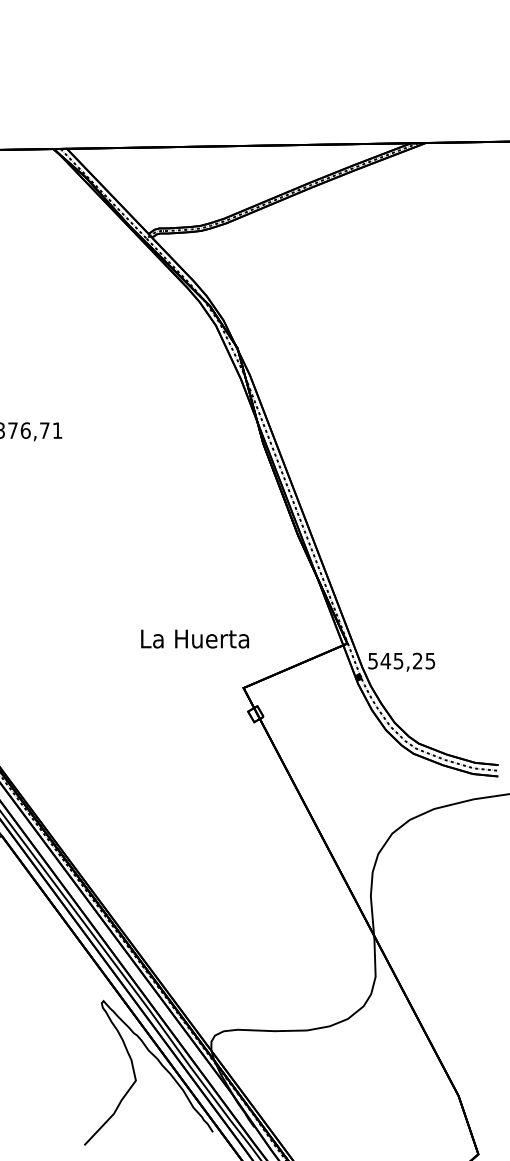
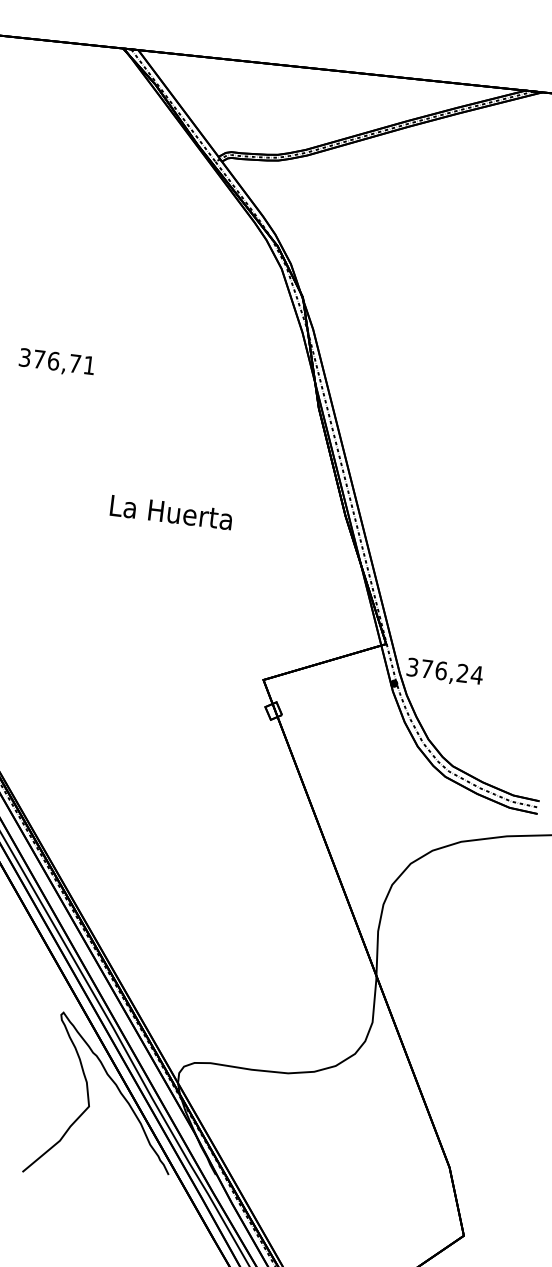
text: (195, 638) -> (171, 512), moved
text: (401, 660) -> (444, 670), 545,25 -> 376,24

